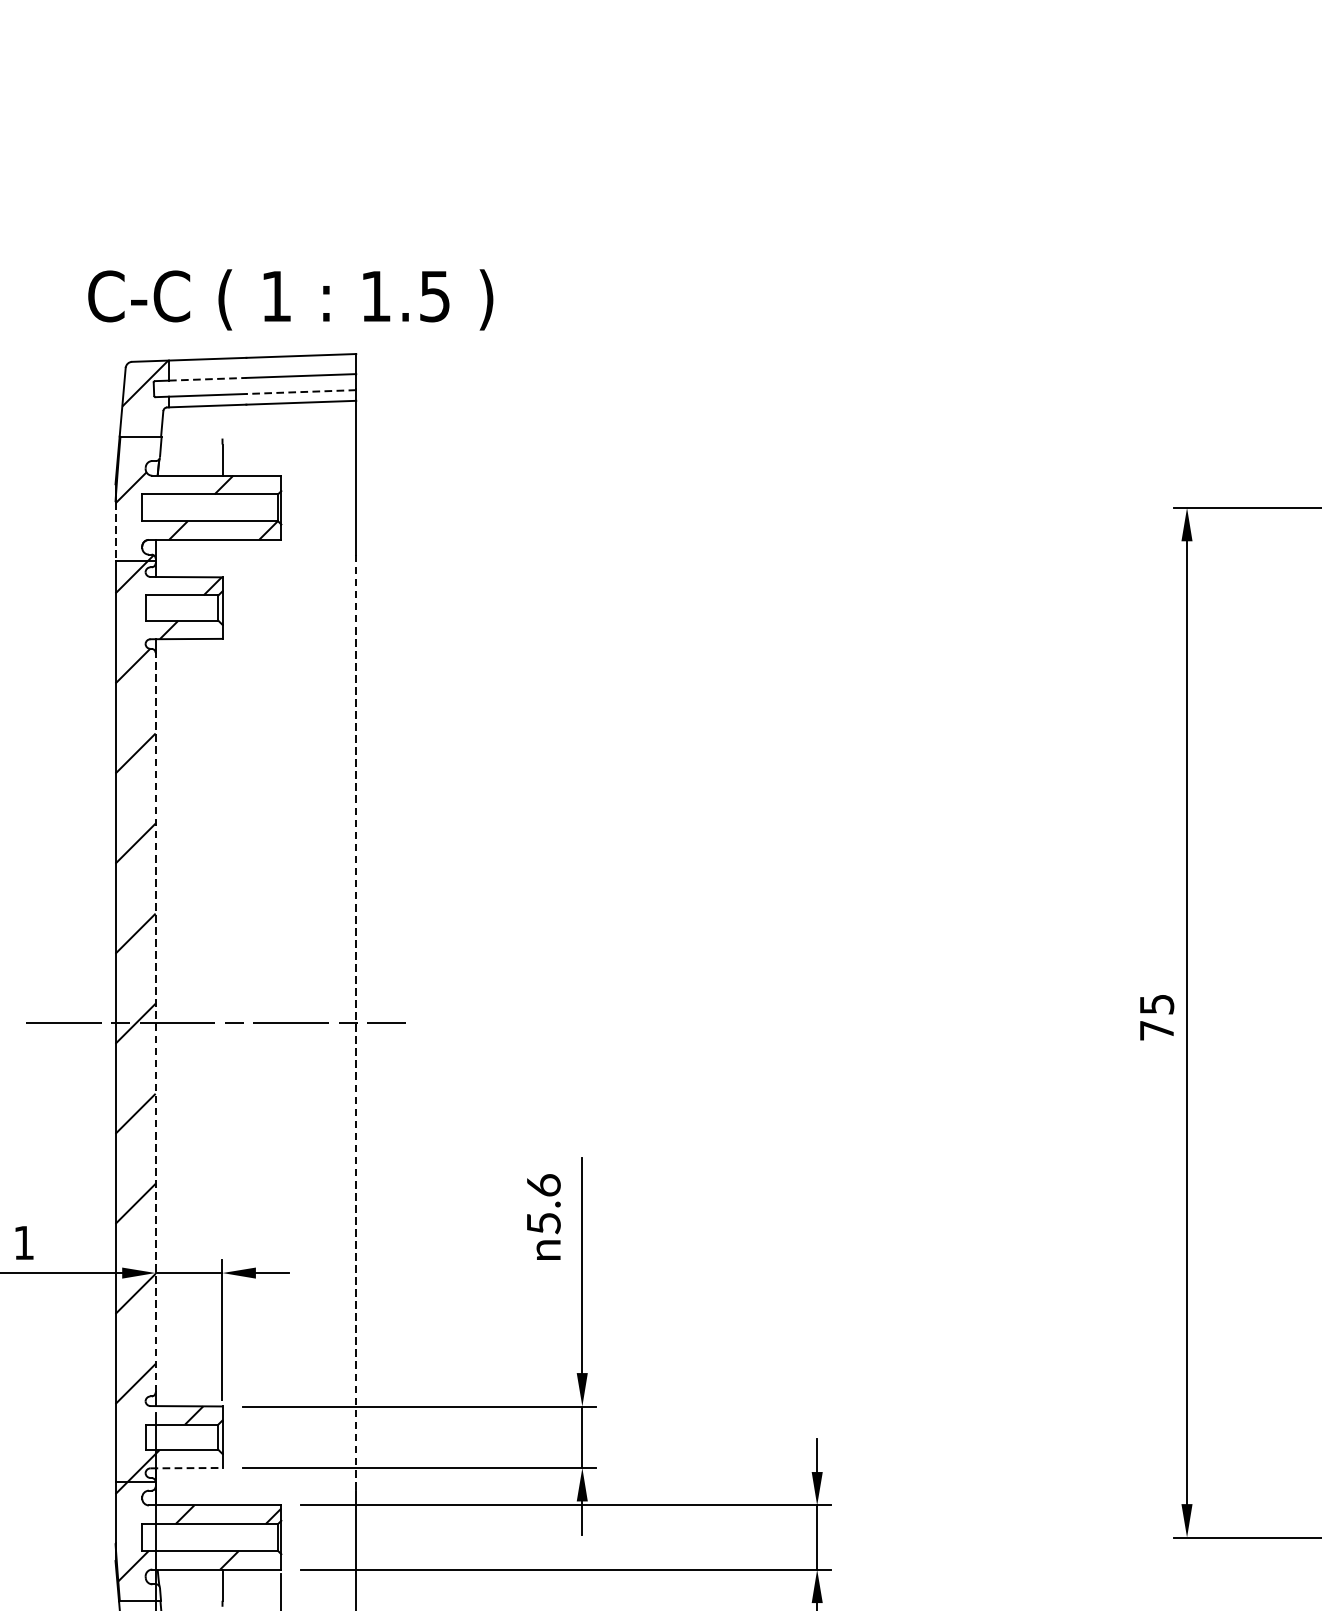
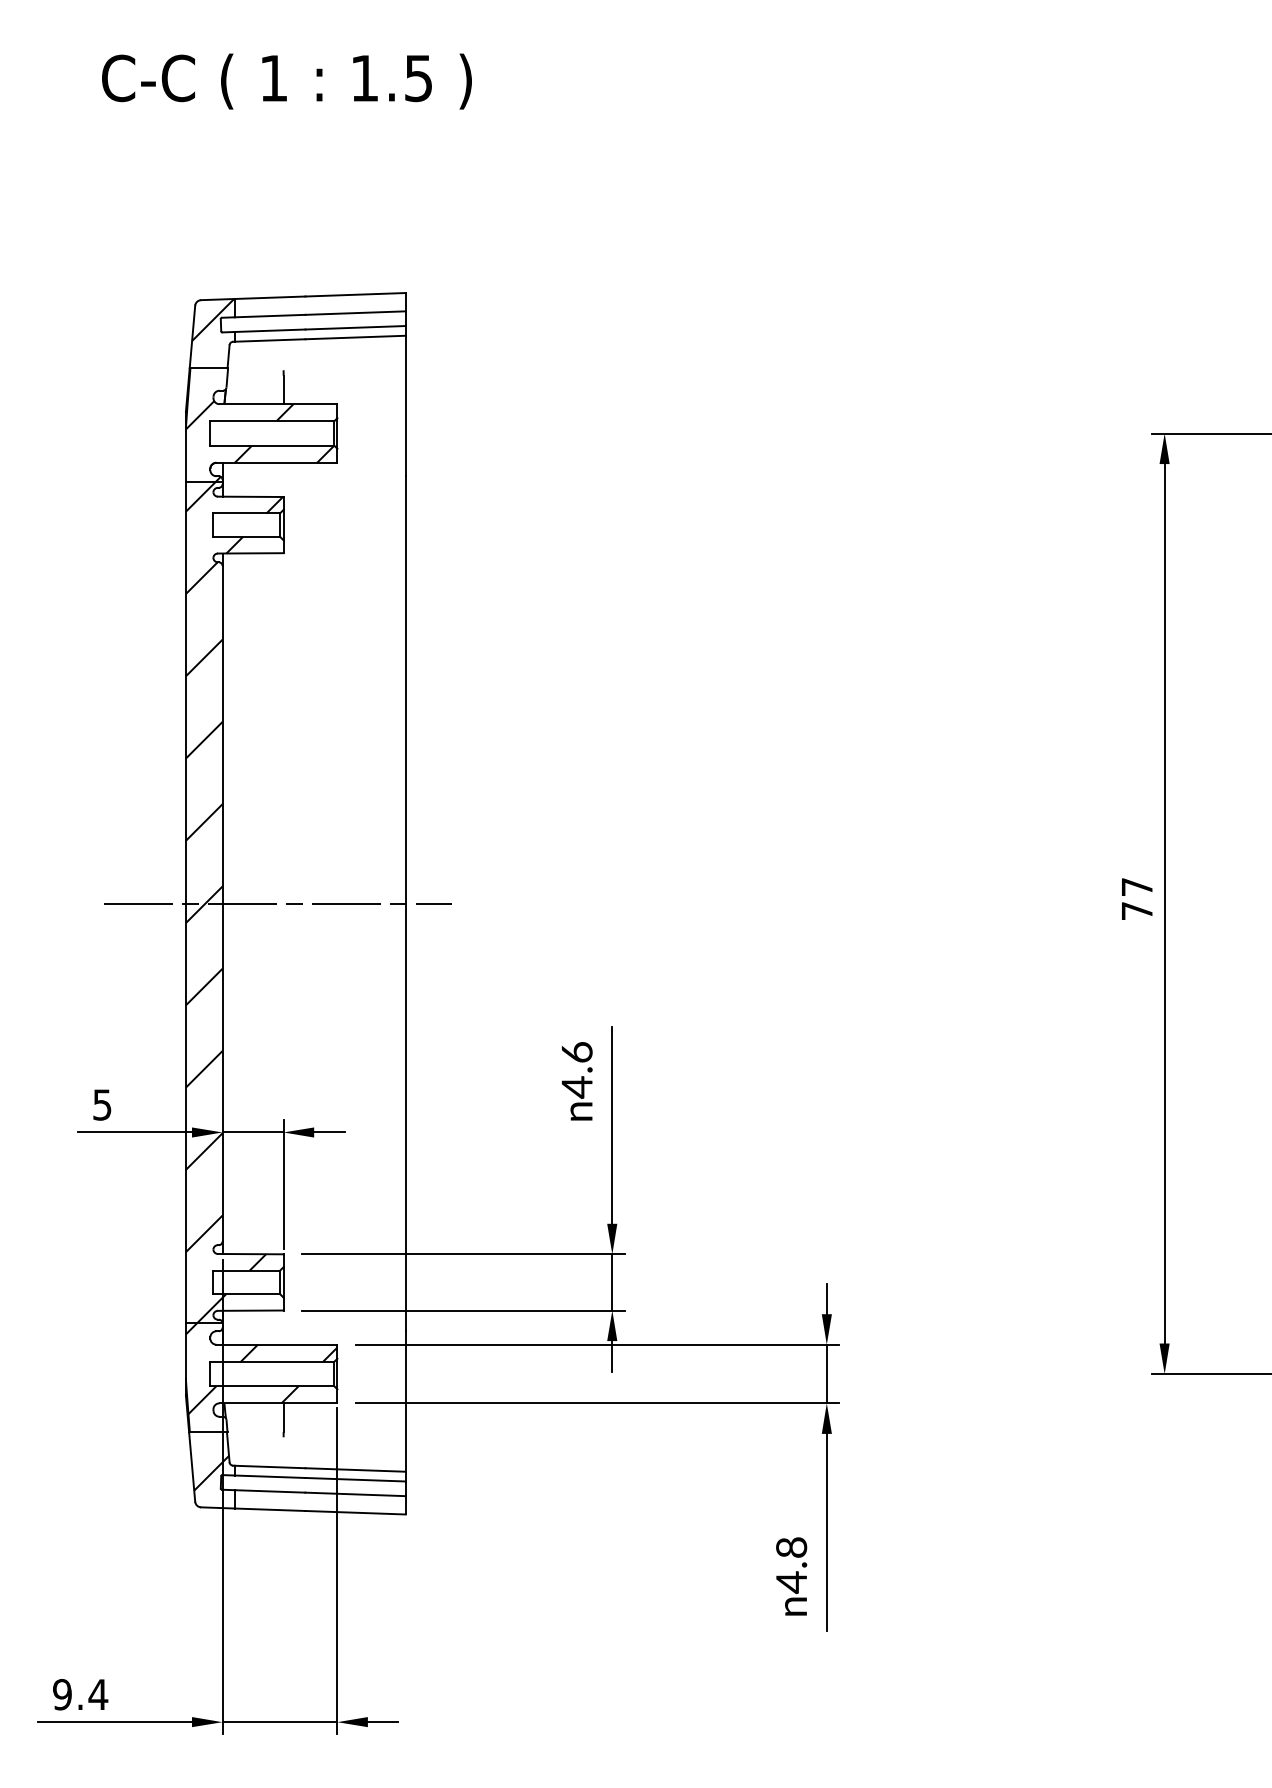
text: (290, 299) -> (286, 81), moved
line: (208, 379) -> (270, 316), dashed -> solid
line: (301, 391) -> (355, 327), dashed -> solid
line: (115, 531) -> (185, 455), dashed -> solid
text: (1157, 1004) -> (1137, 887), 75 -> 77
line: (155, 1022) -> (222, 903), dashed -> solid
line: (355, 1022) -> (405, 903), dashed -> solid
text: (543, 1223) -> (576, 1087), 5.6 -> 4.6
text: (24, 1242) -> (102, 1104), 1 -> 5
line: (186, 1467) -> (250, 1310), dashed -> solid

